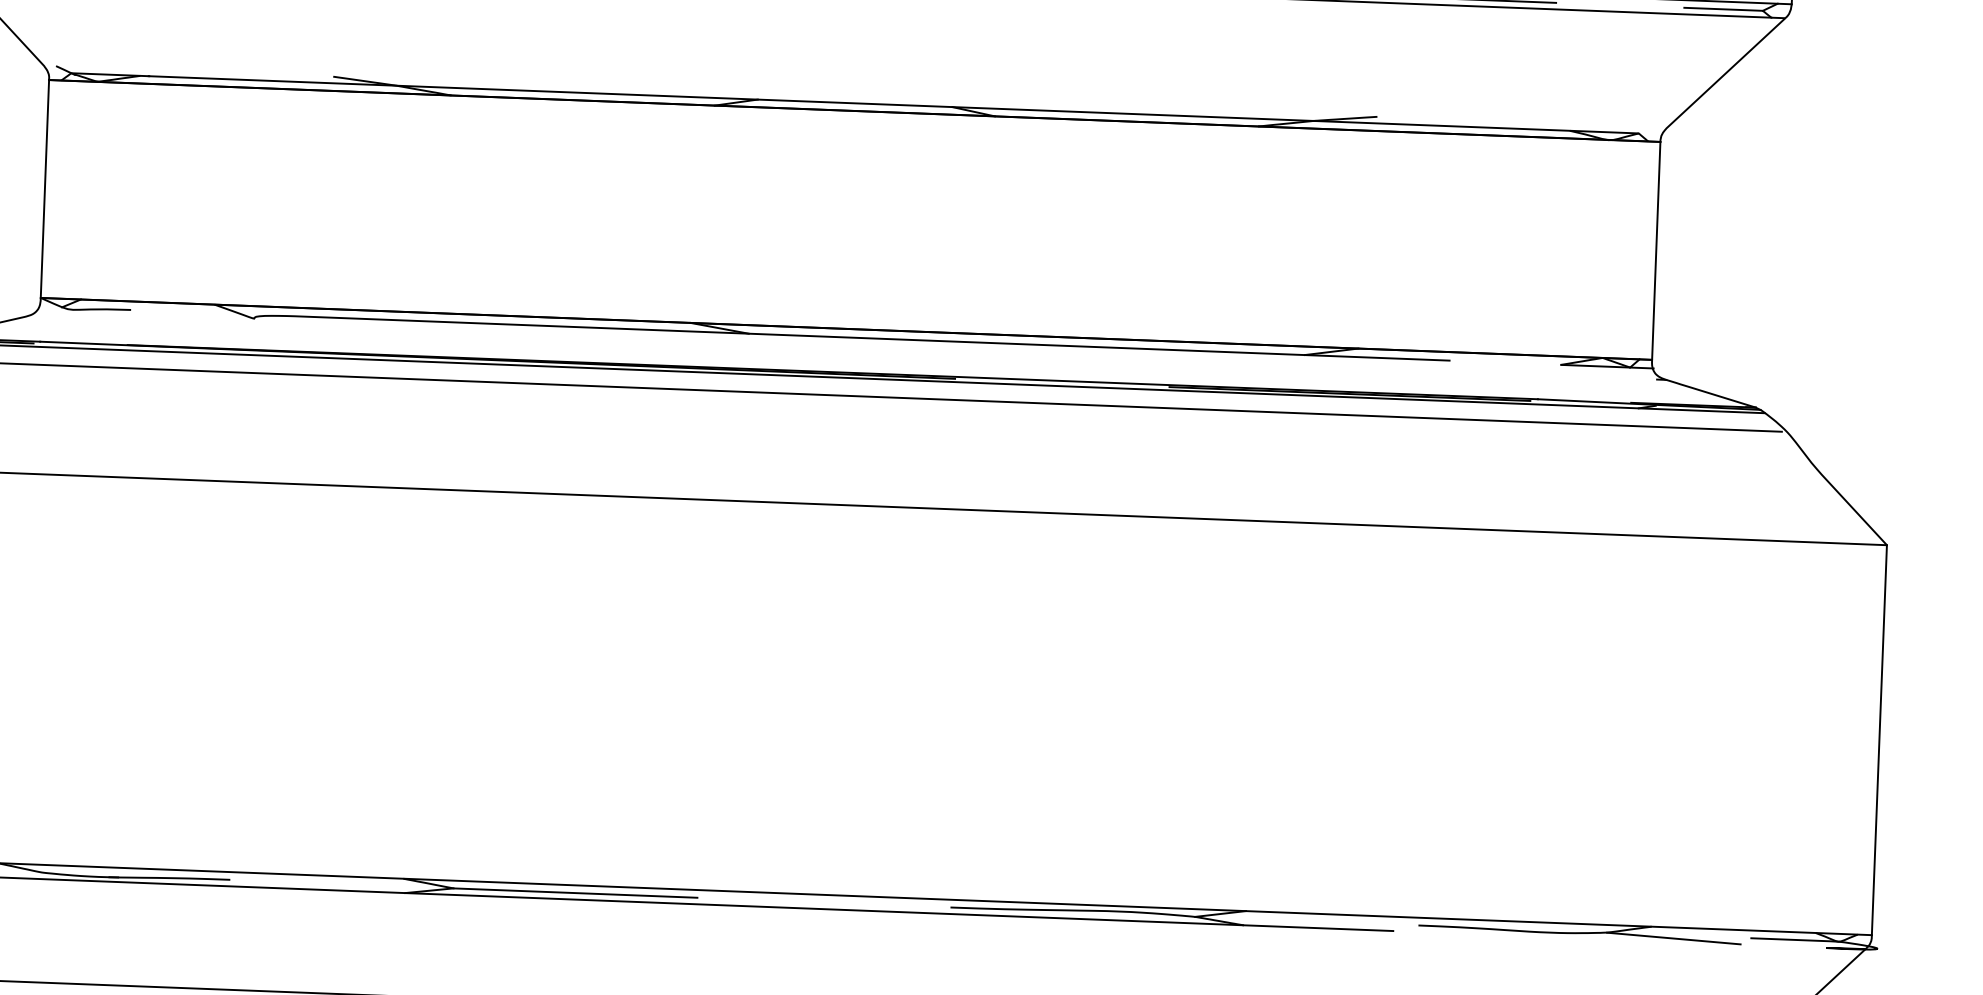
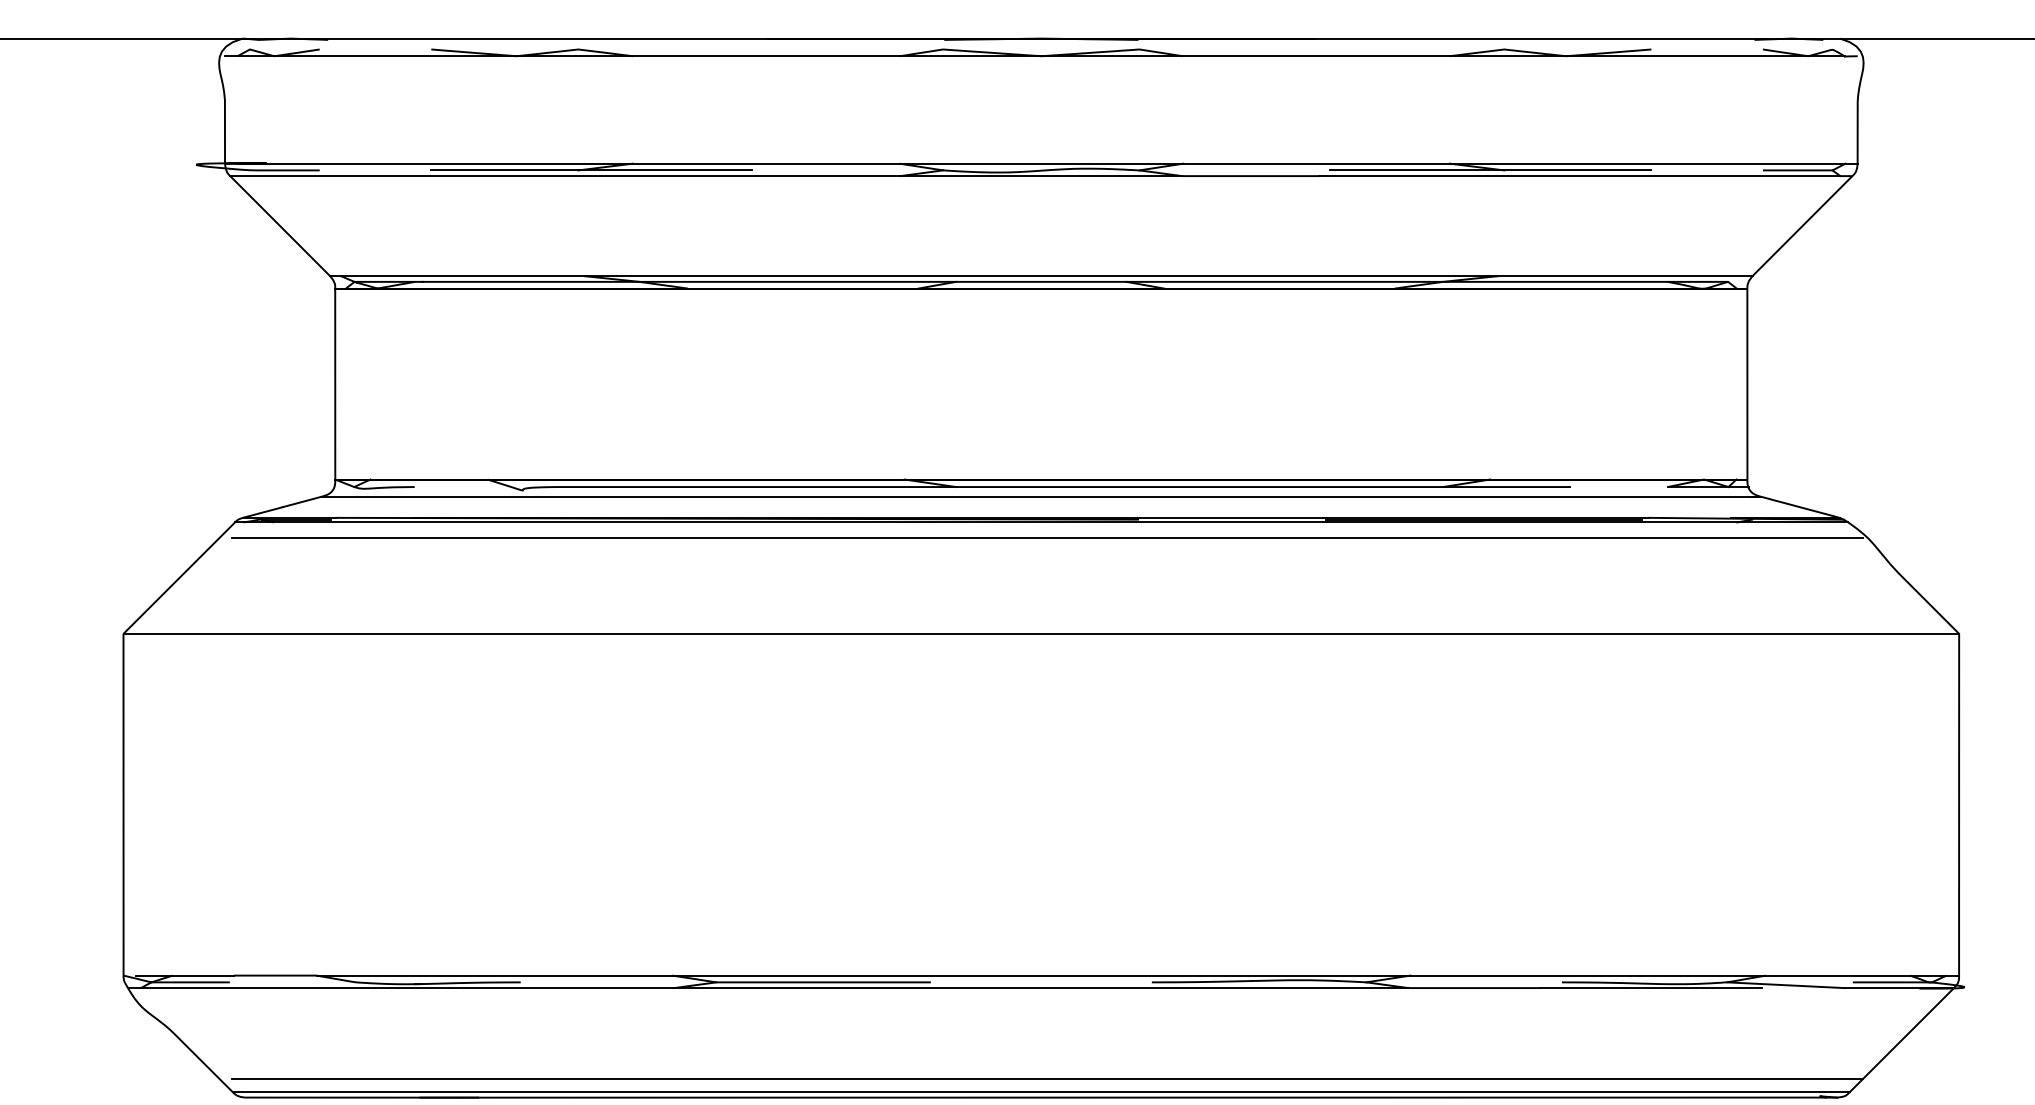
line: (855, 97) -> (1041, 276), added
line: (845, 348) -> (1041, 496), added
line: (1520, 936) -> (1651, 988), added
line: (1795, 946) -> (1892, 988), added

